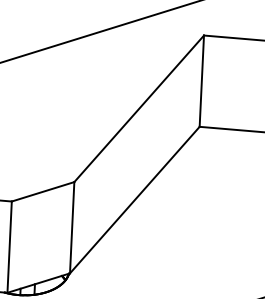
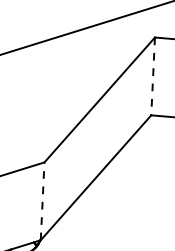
line: (201, 81) -> (152, 76), solid -> dashed
line: (72, 227) -> (42, 201), solid -> dashed

